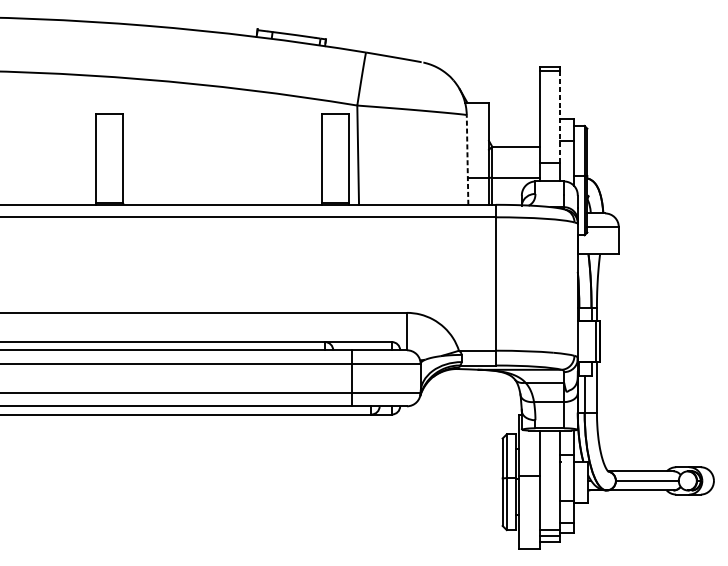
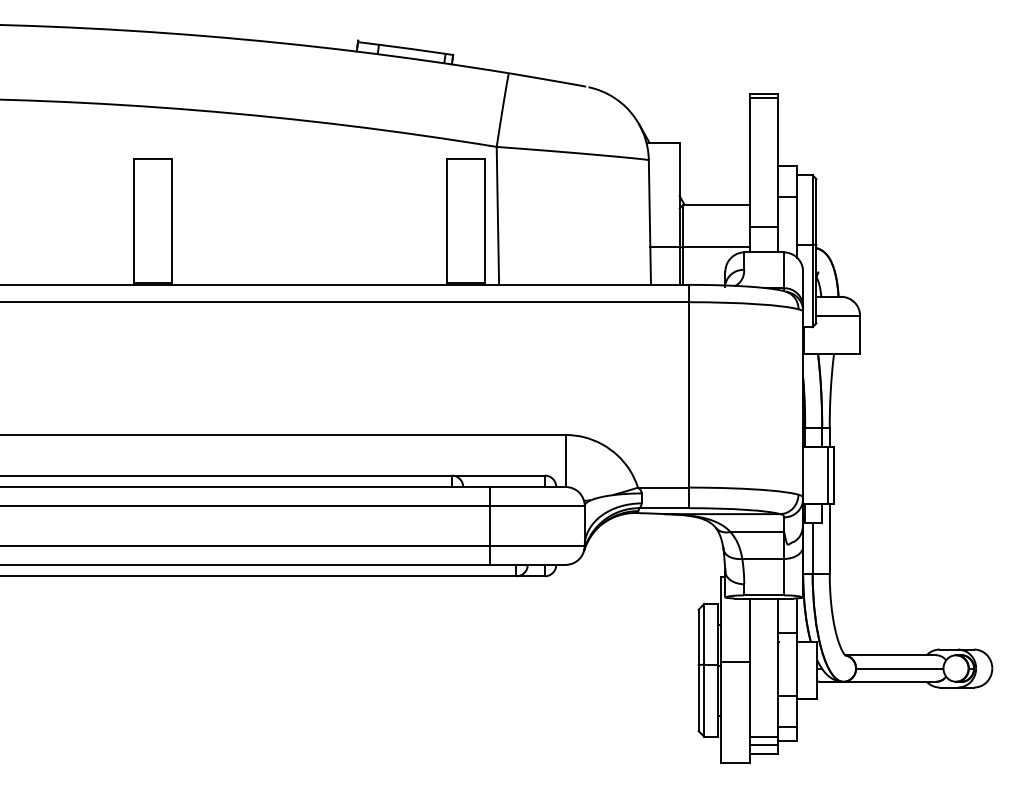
line: (560, 116) -> (778, 162), dashed -> solid
line: (467, 159) -> (649, 222), dashed -> solid

